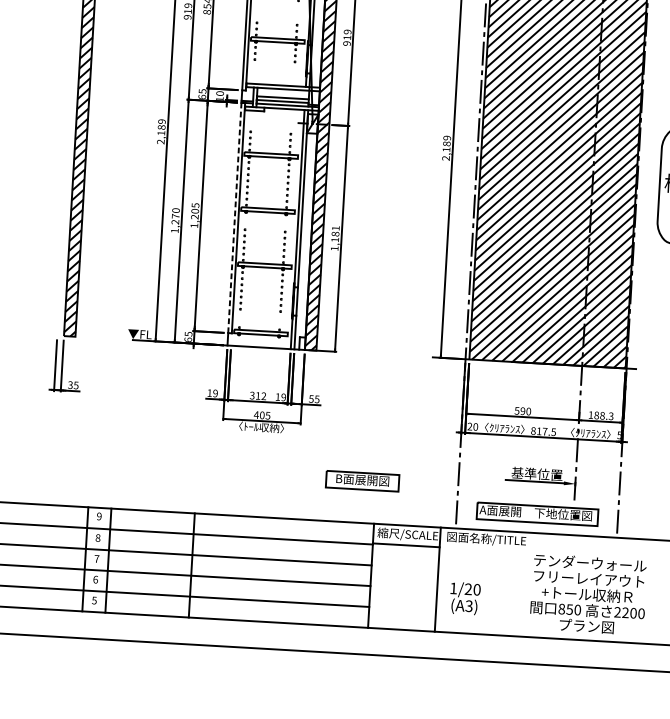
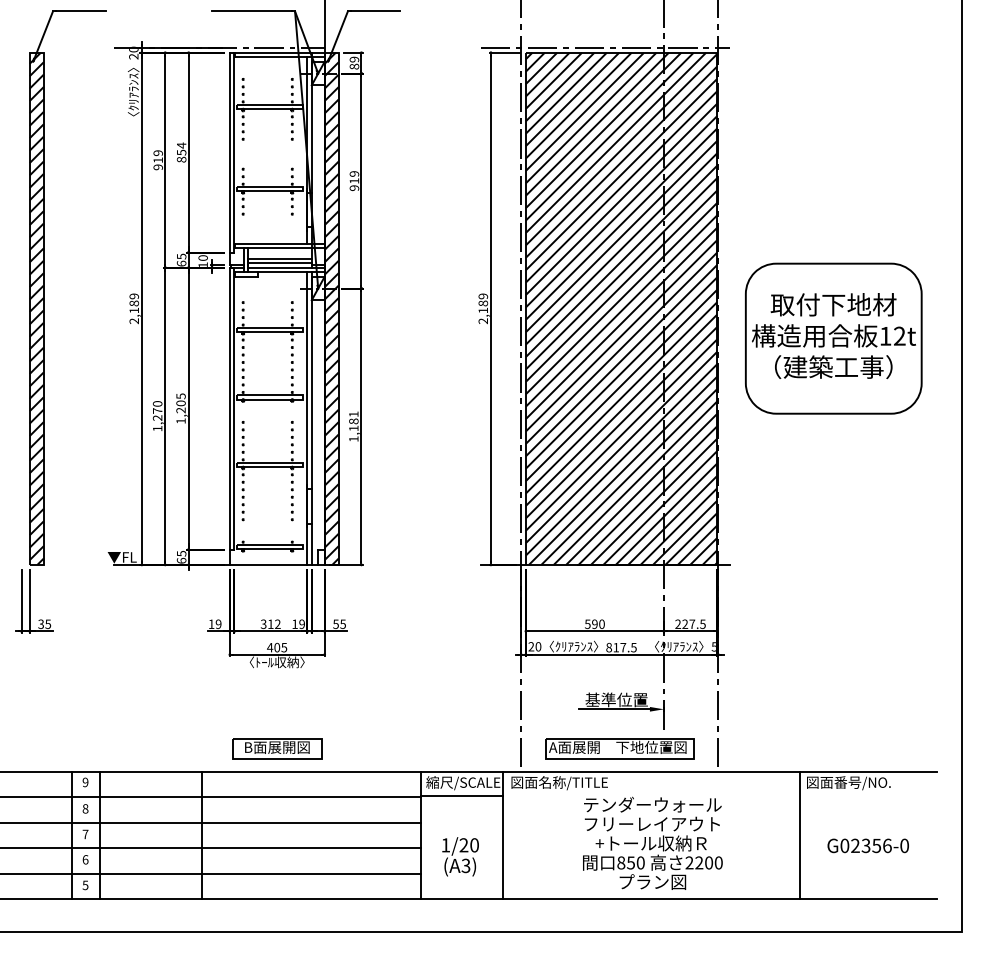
line: (234, 217) -> (229, 408), dashed -> solid
text: (601, 415) -> (690, 624), 188.3 -> 227.5
part: (362, 480) -> (277, 748), moved
text: (588, 593) -> (652, 842), moved
text: (465, 598) -> (460, 856), moved

